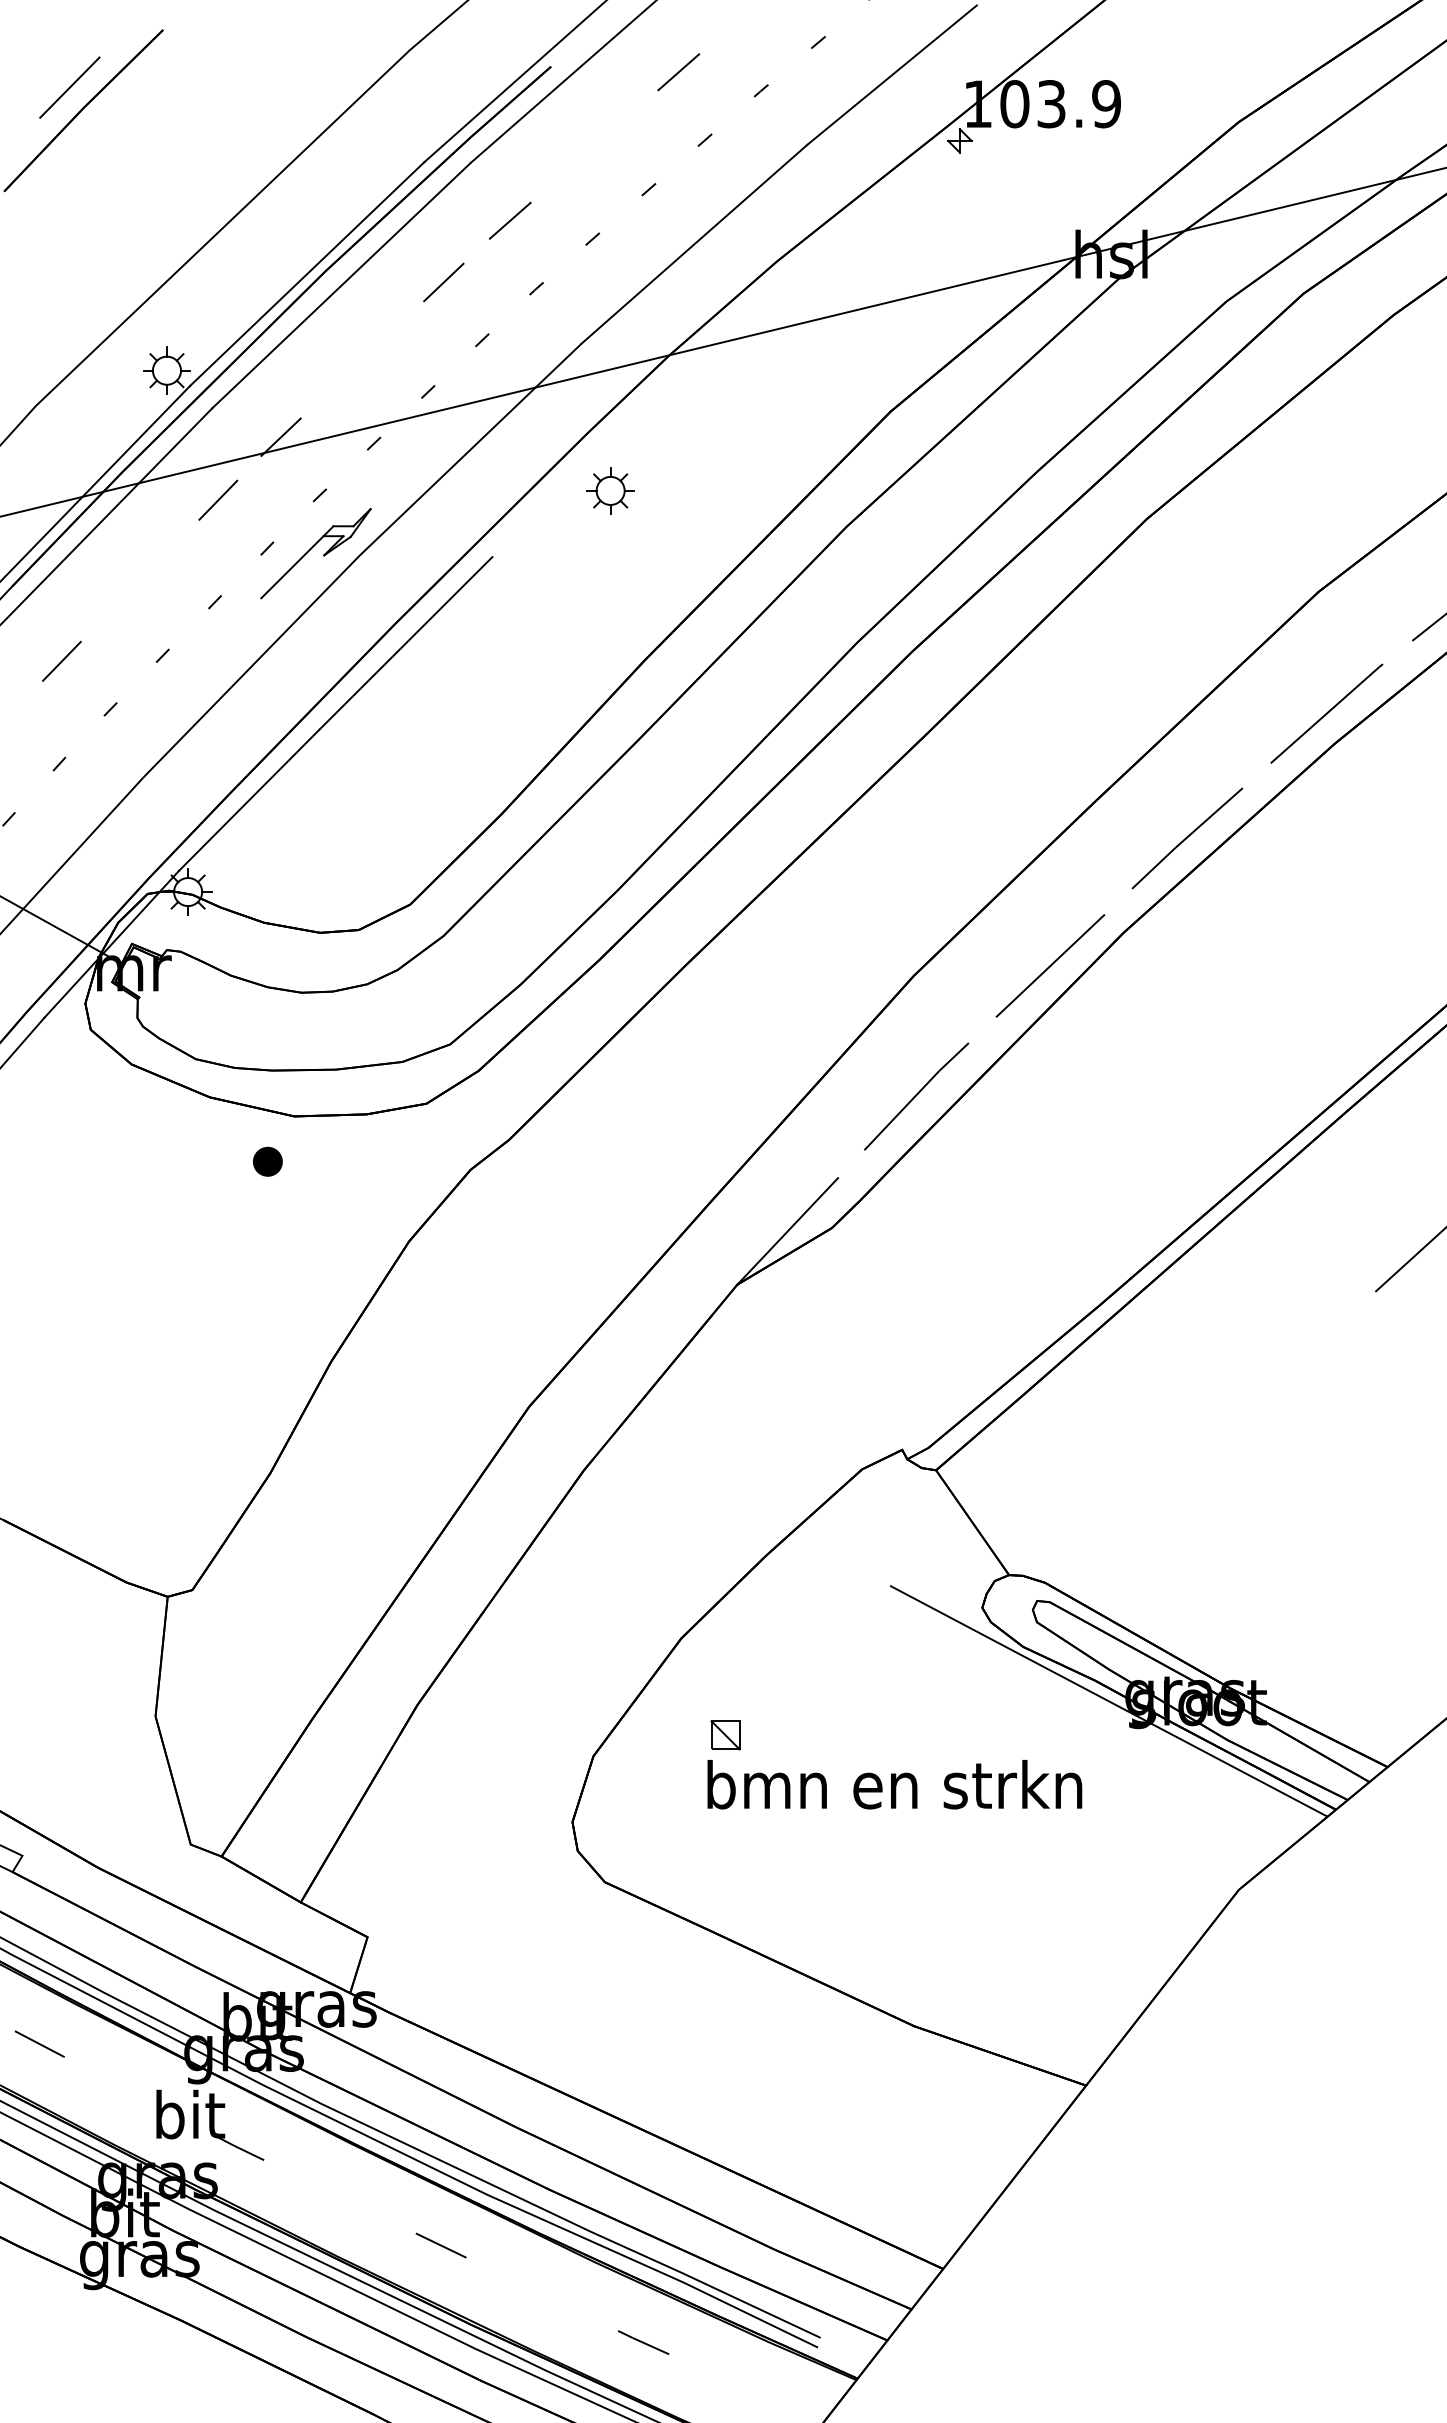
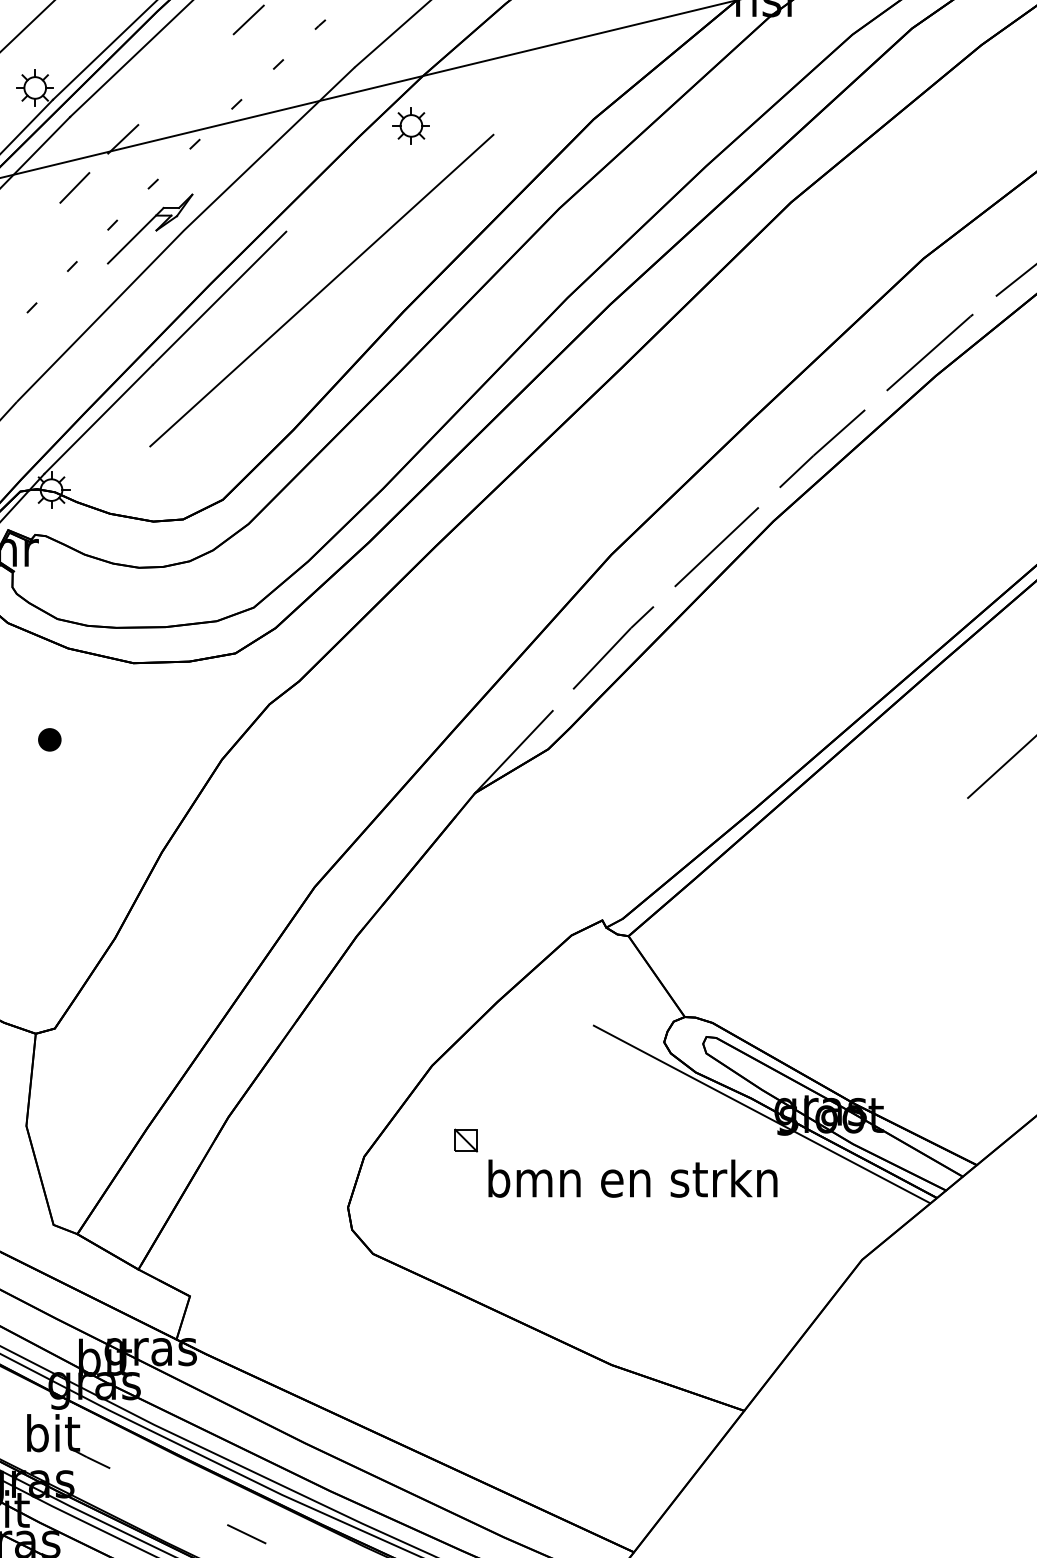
part: (610, 490) -> (411, 125), moved
line: (538, 633) -> (321, 290), added
part: (267, 1161) -> (49, 739), moved
text: (894, 1784) -> (632, 1178), moved

